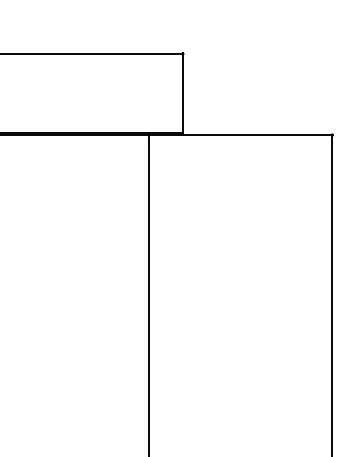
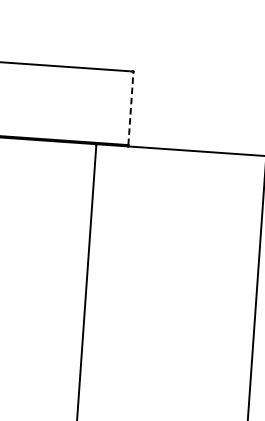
line: (183, 93) -> (131, 108), solid -> dashed

